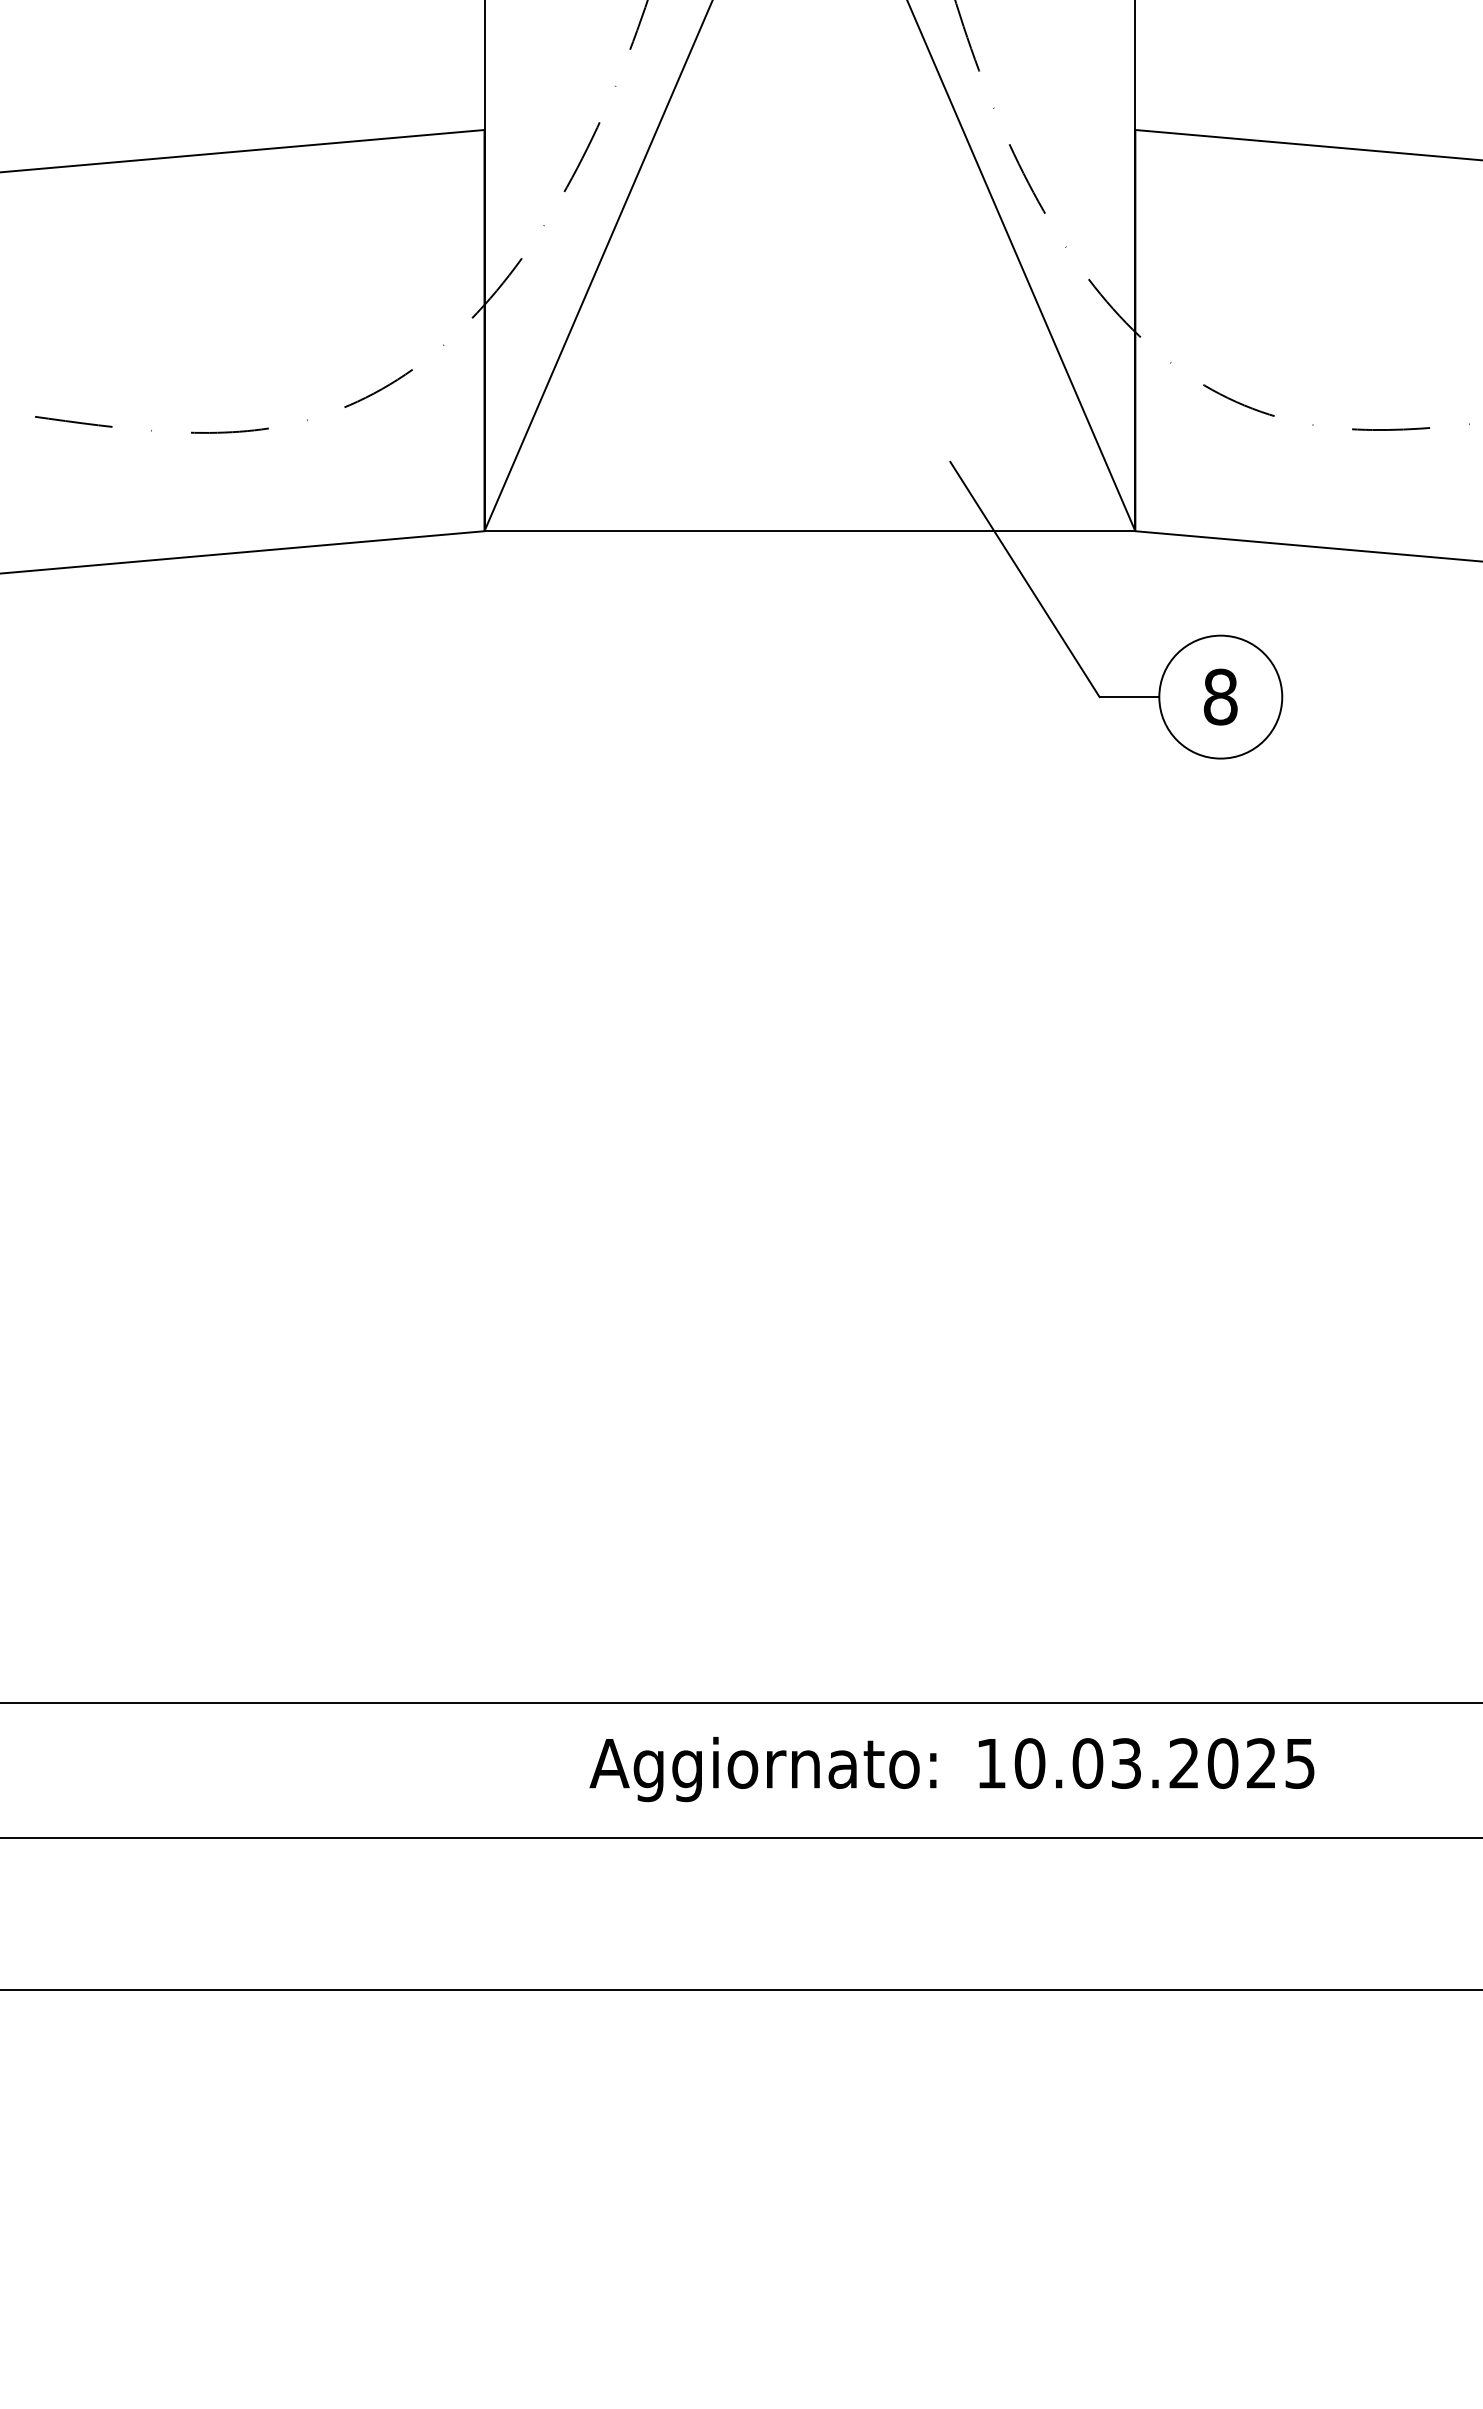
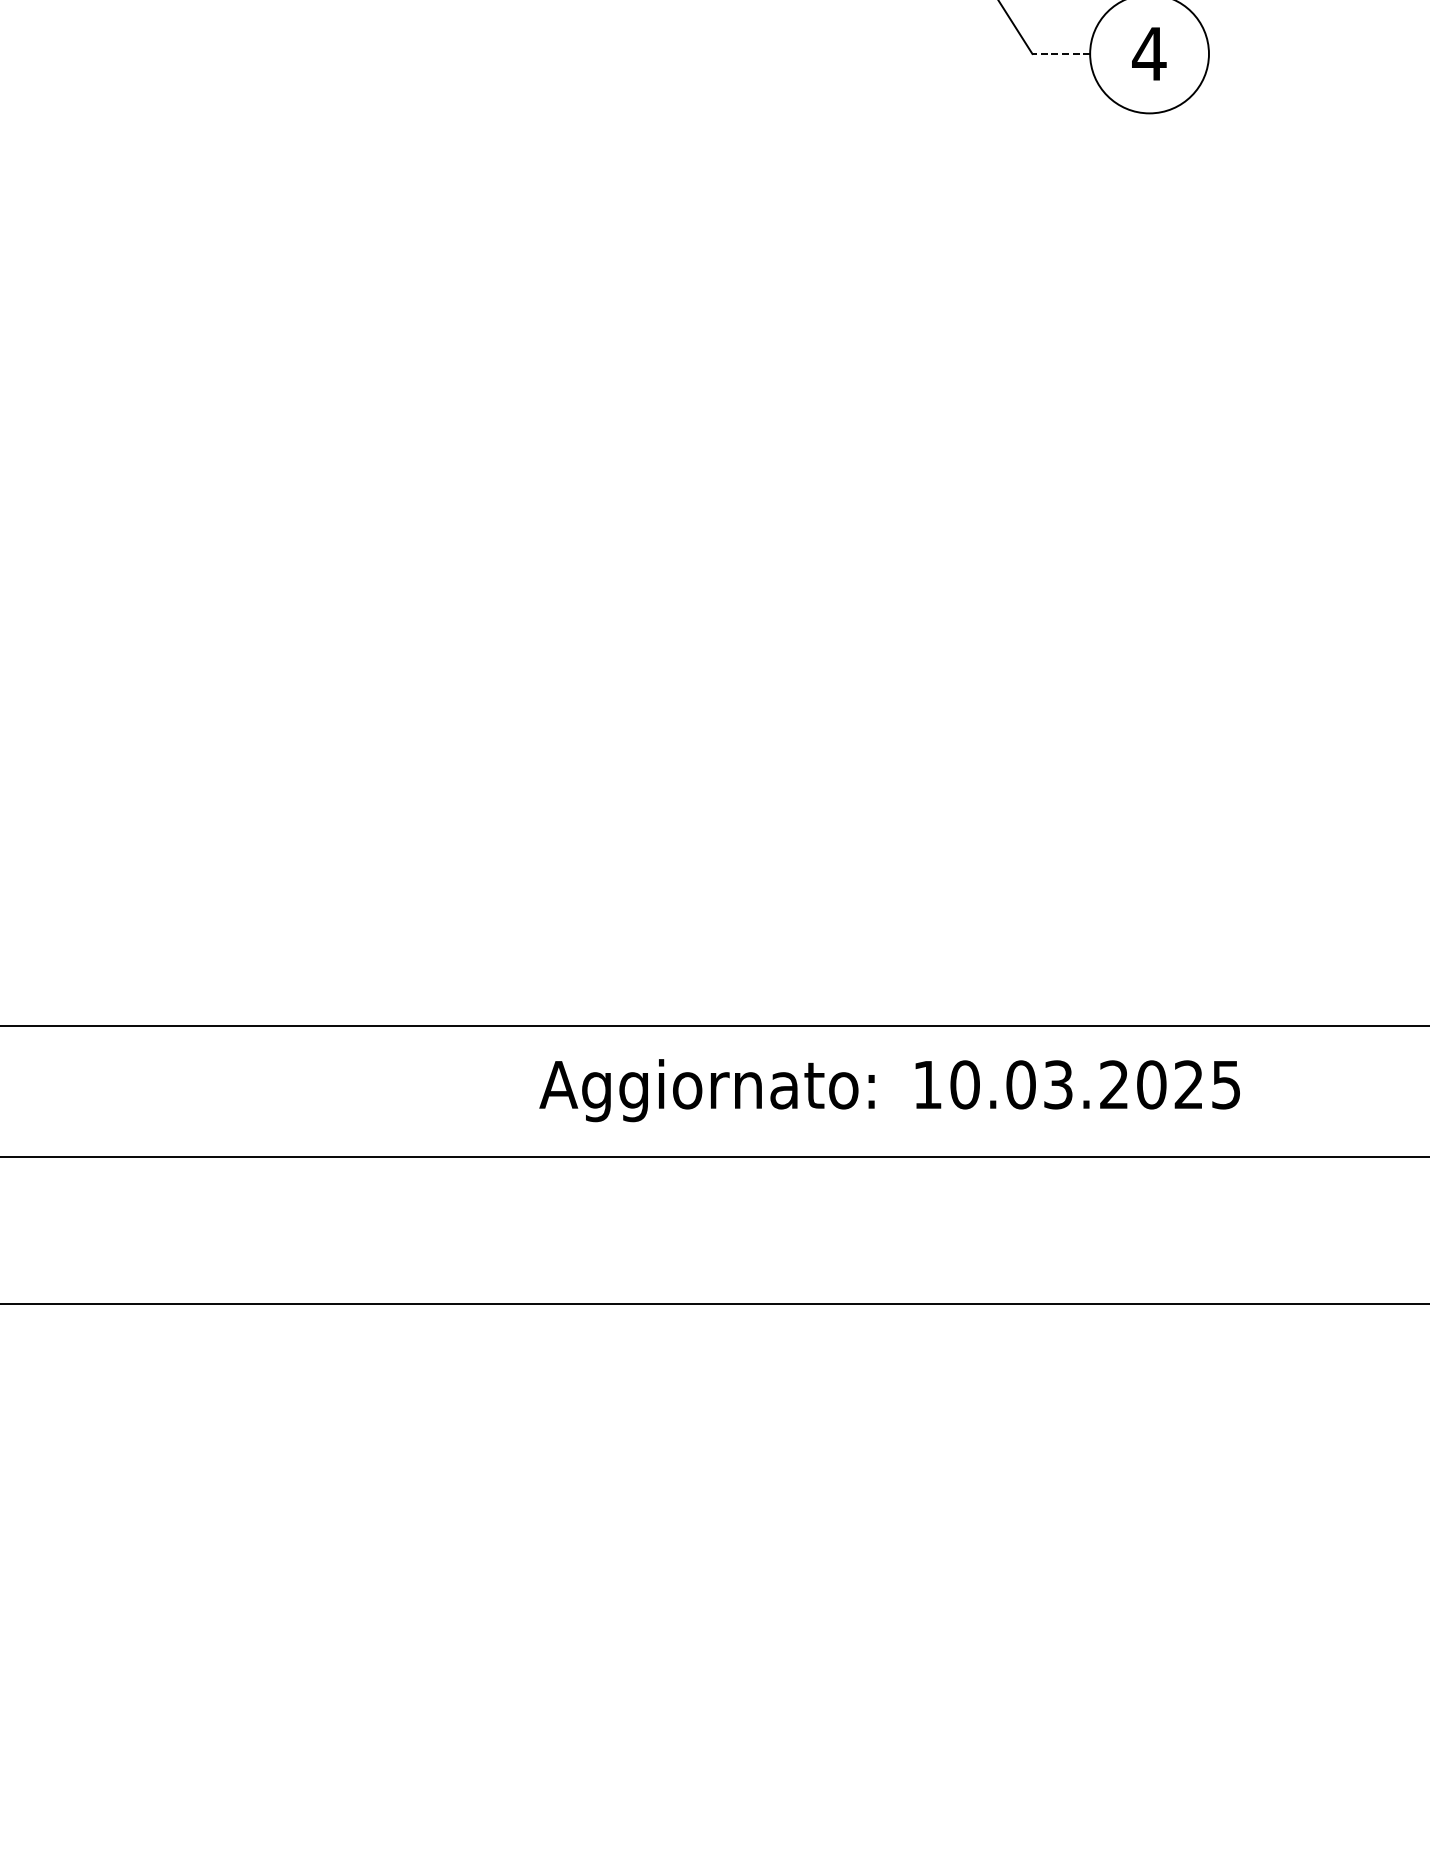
text: (1220, 696) -> (1149, 53), 8 -> 4
line: (1129, 697) -> (1061, 54), solid -> dashed

